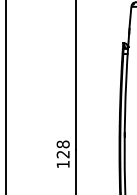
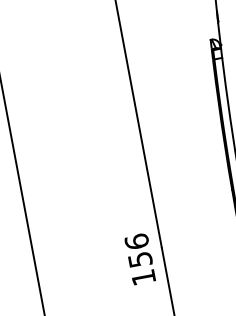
text: (62, 149) -> (137, 250), 128 -> 156

